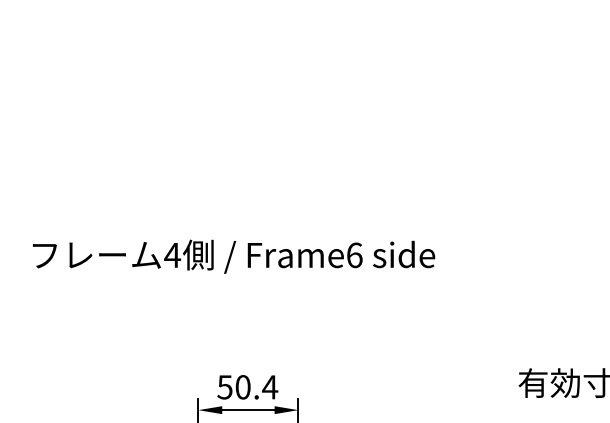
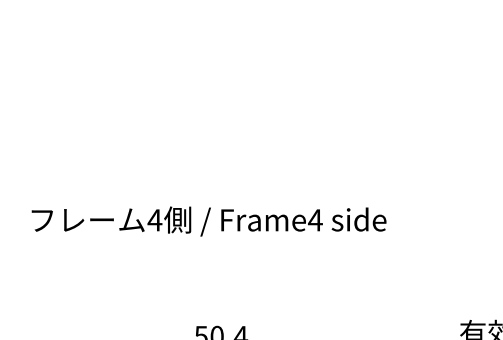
text: (354, 255) -> (315, 220), Frame6 -> Frame4

